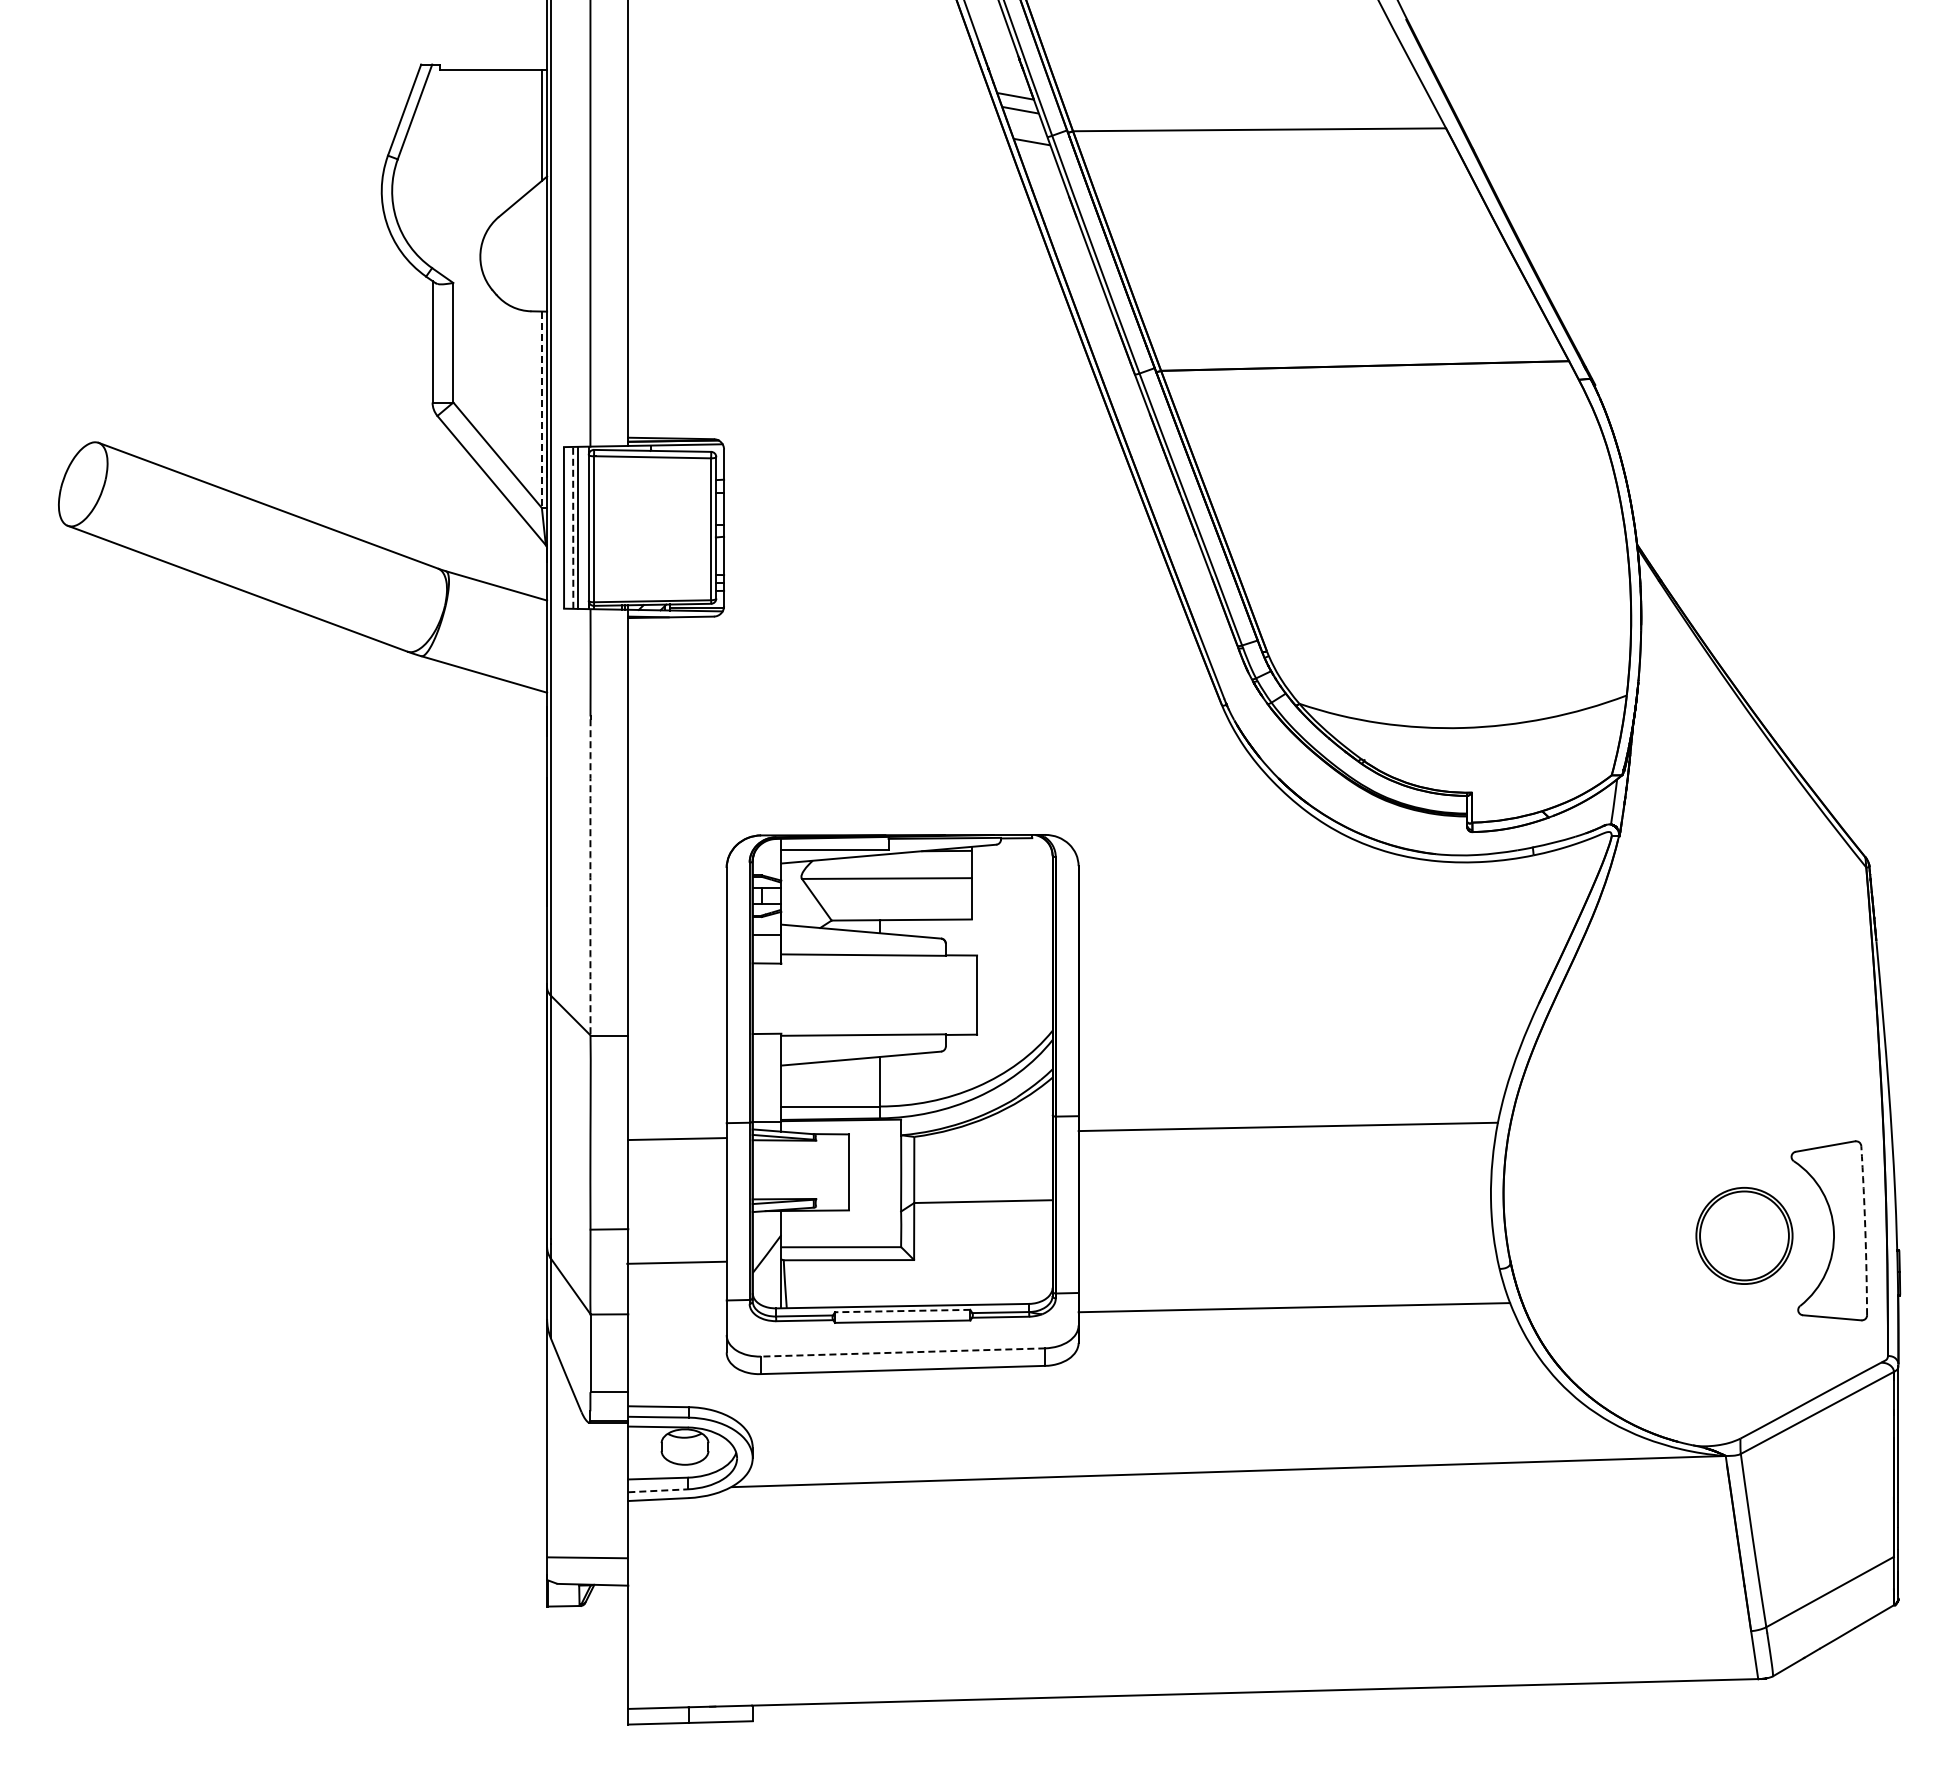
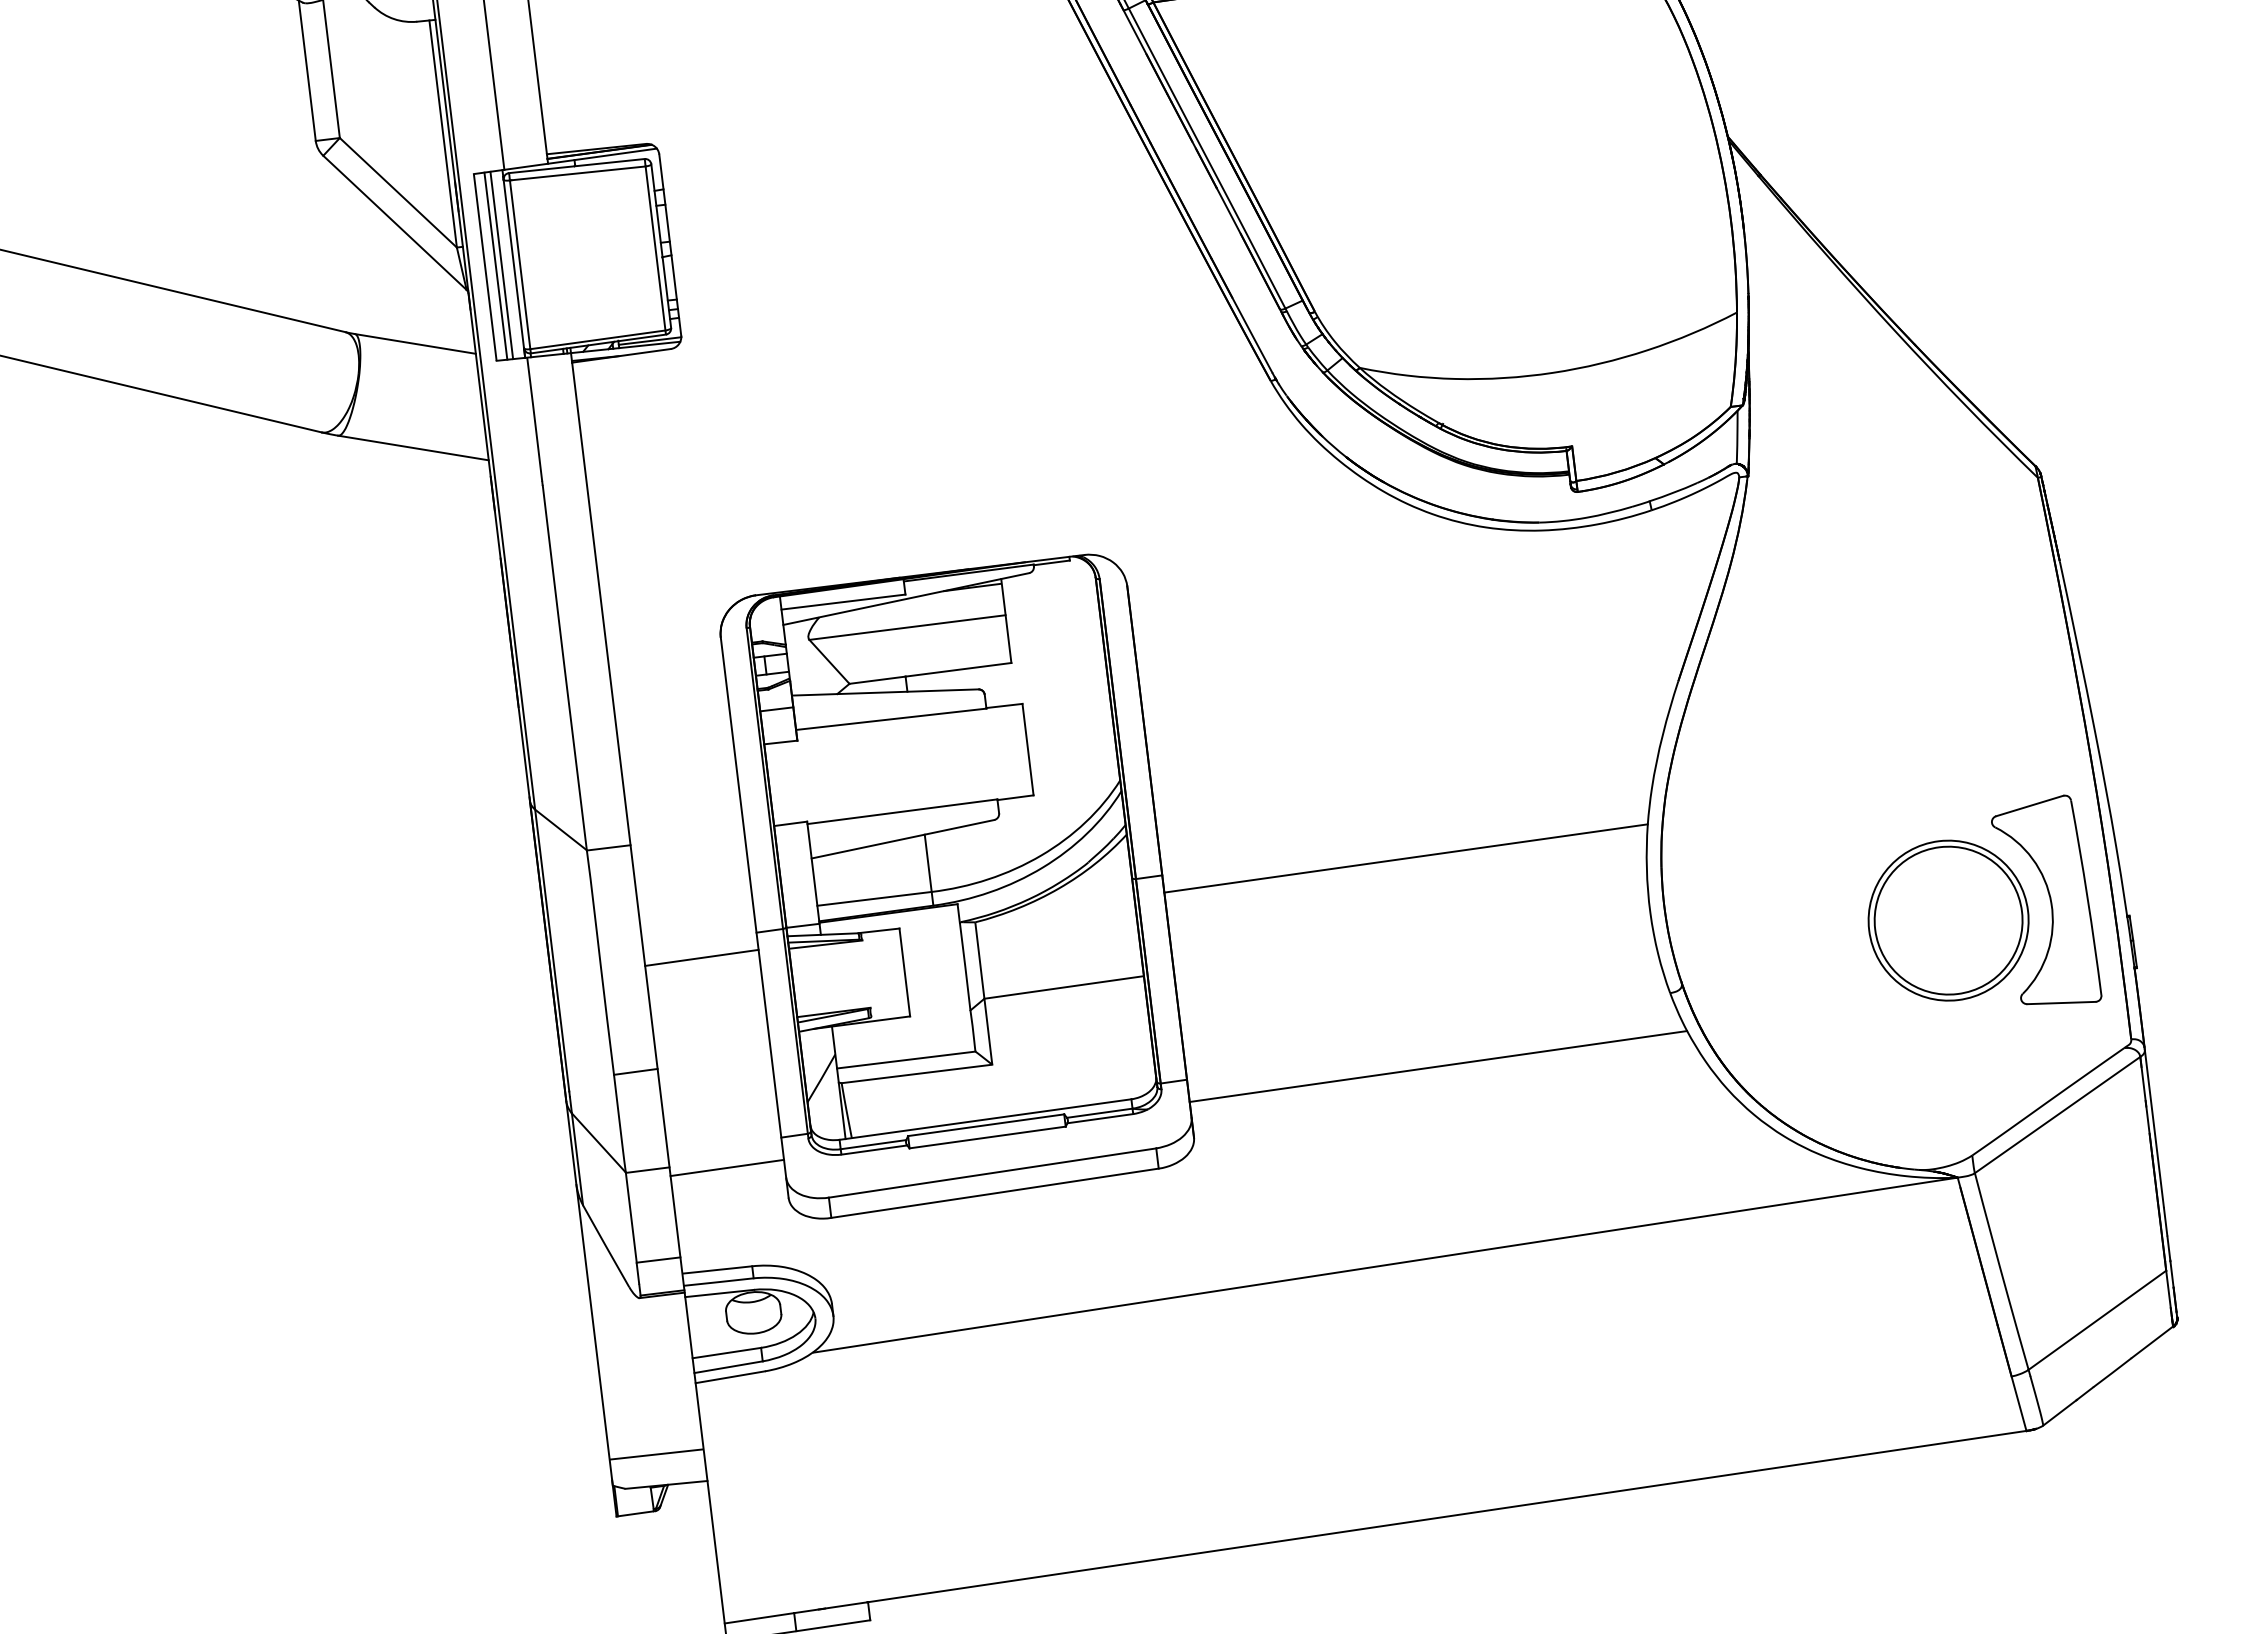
line: (541, 410) -> (442, 134), dashed -> solid
line: (573, 527) -> (496, 265), dashed -> solid
arc: (590, 877) -> (564, 667), dashed -> solid
arc: (1865, 1230) -> (2087, 897), dashed -> solid
part: (1744, 1235) -> (1948, 920), size x1.43
line: (676, 1262) -> (727, 1167), moved
line: (902, 1311) -> (986, 1125), dashed -> solid
line: (902, 1352) -> (991, 1173), dashed -> solid
line: (658, 1490) -> (729, 1366), dashed -> solid

